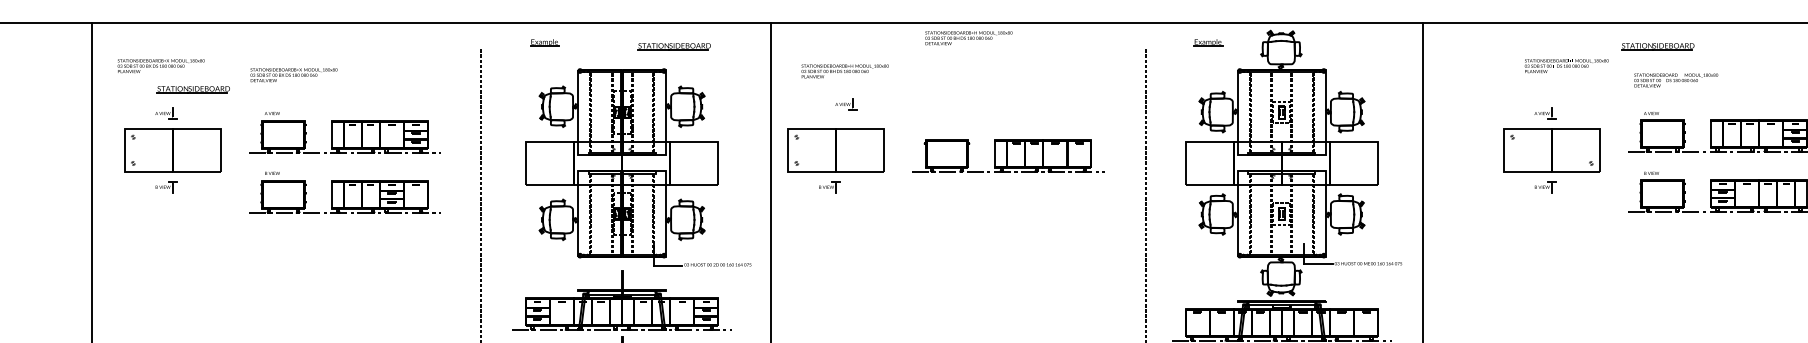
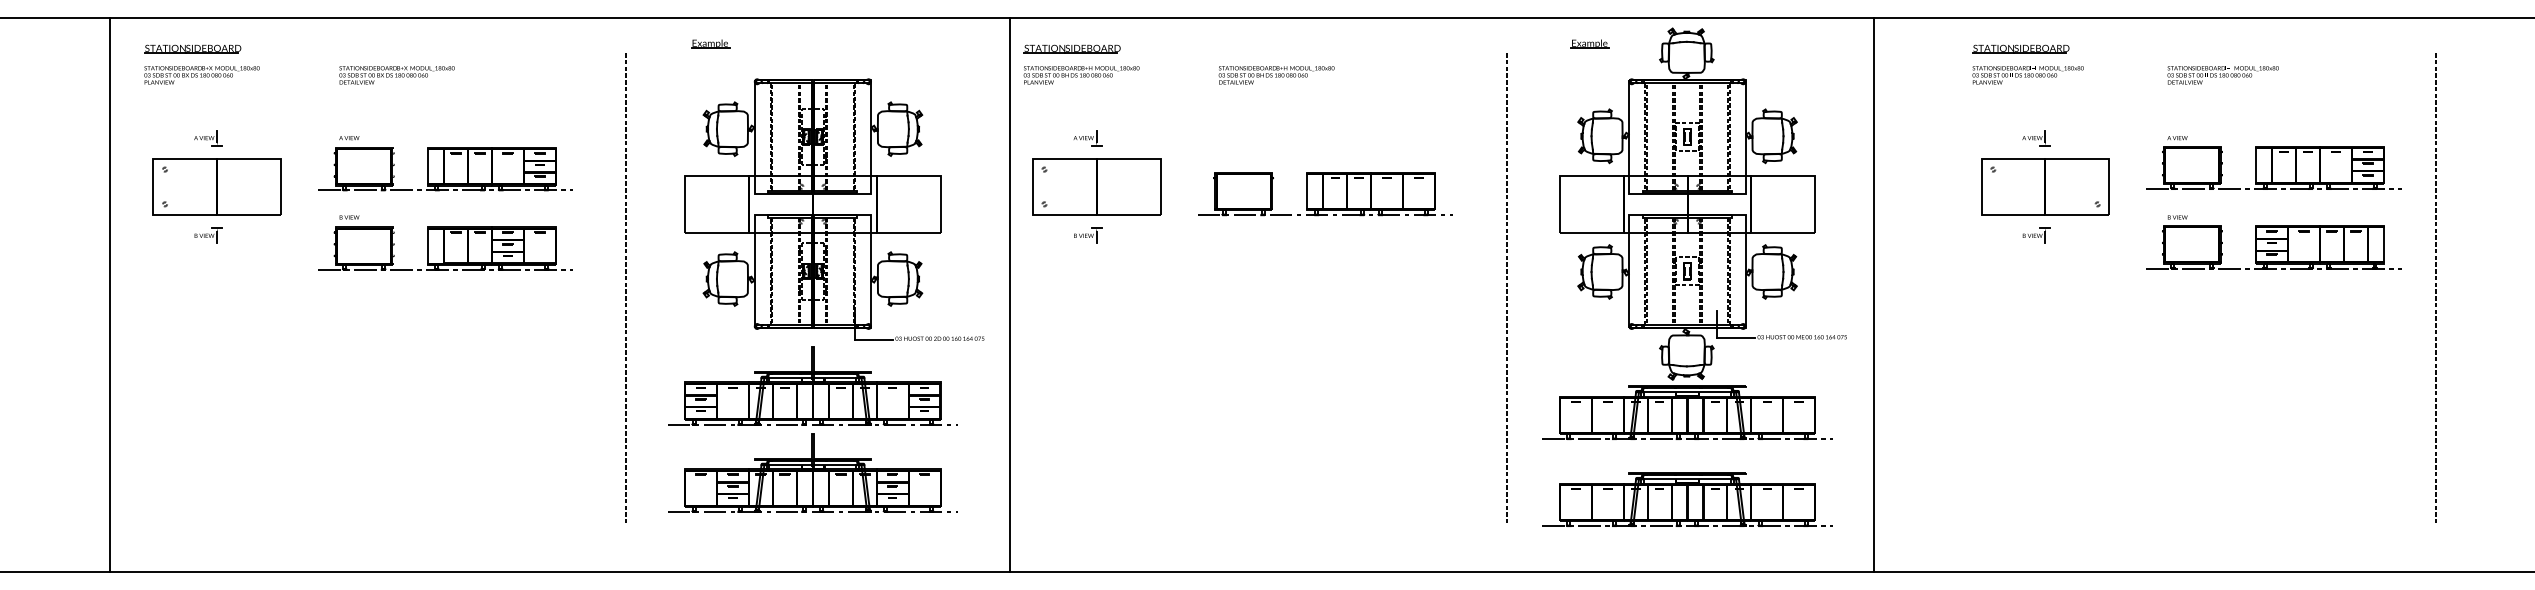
text: (968, 38) -> (1276, 75), moved
part: (673, 45) -> (1071, 48), moved
part: (1657, 45) -> (2020, 48), moved
text: (1566, 66) -> (2027, 75), moved
text: (845, 71) -> (1081, 75), moved
text: (293, 75) -> (396, 75), moved
text: (1675, 80) -> (2222, 75), moved
part: (193, 88) -> (192, 48), moved
part: (845, 104) -> (1087, 138), moved

